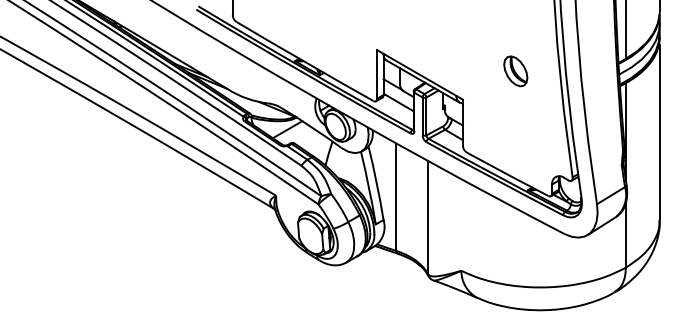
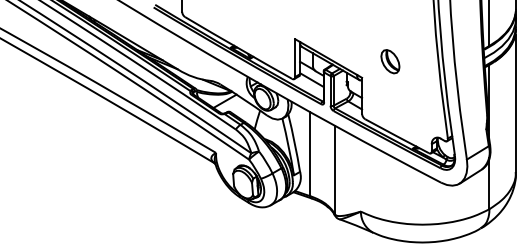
part: (515, 71) -> (390, 61), moved

